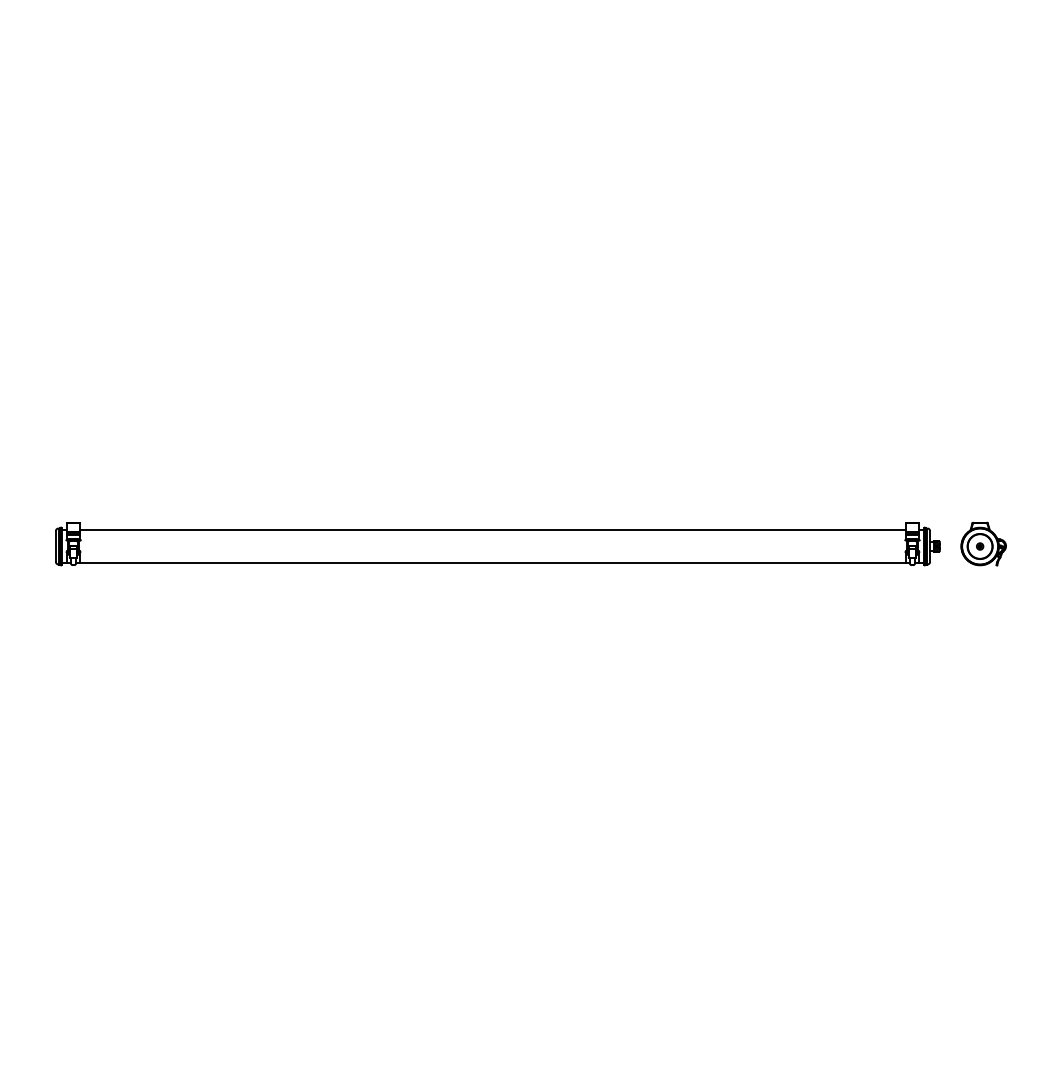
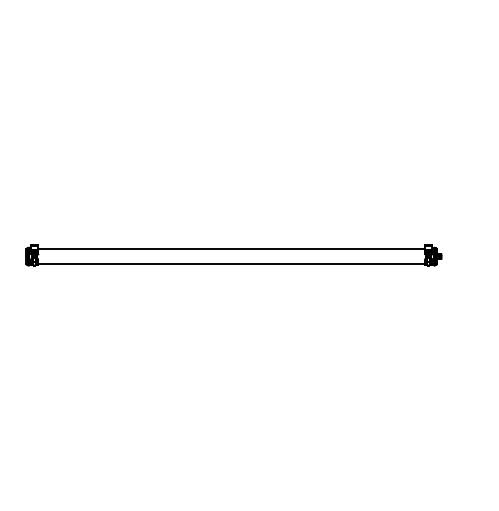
part: (982, 544) -> (461, 255), removed

